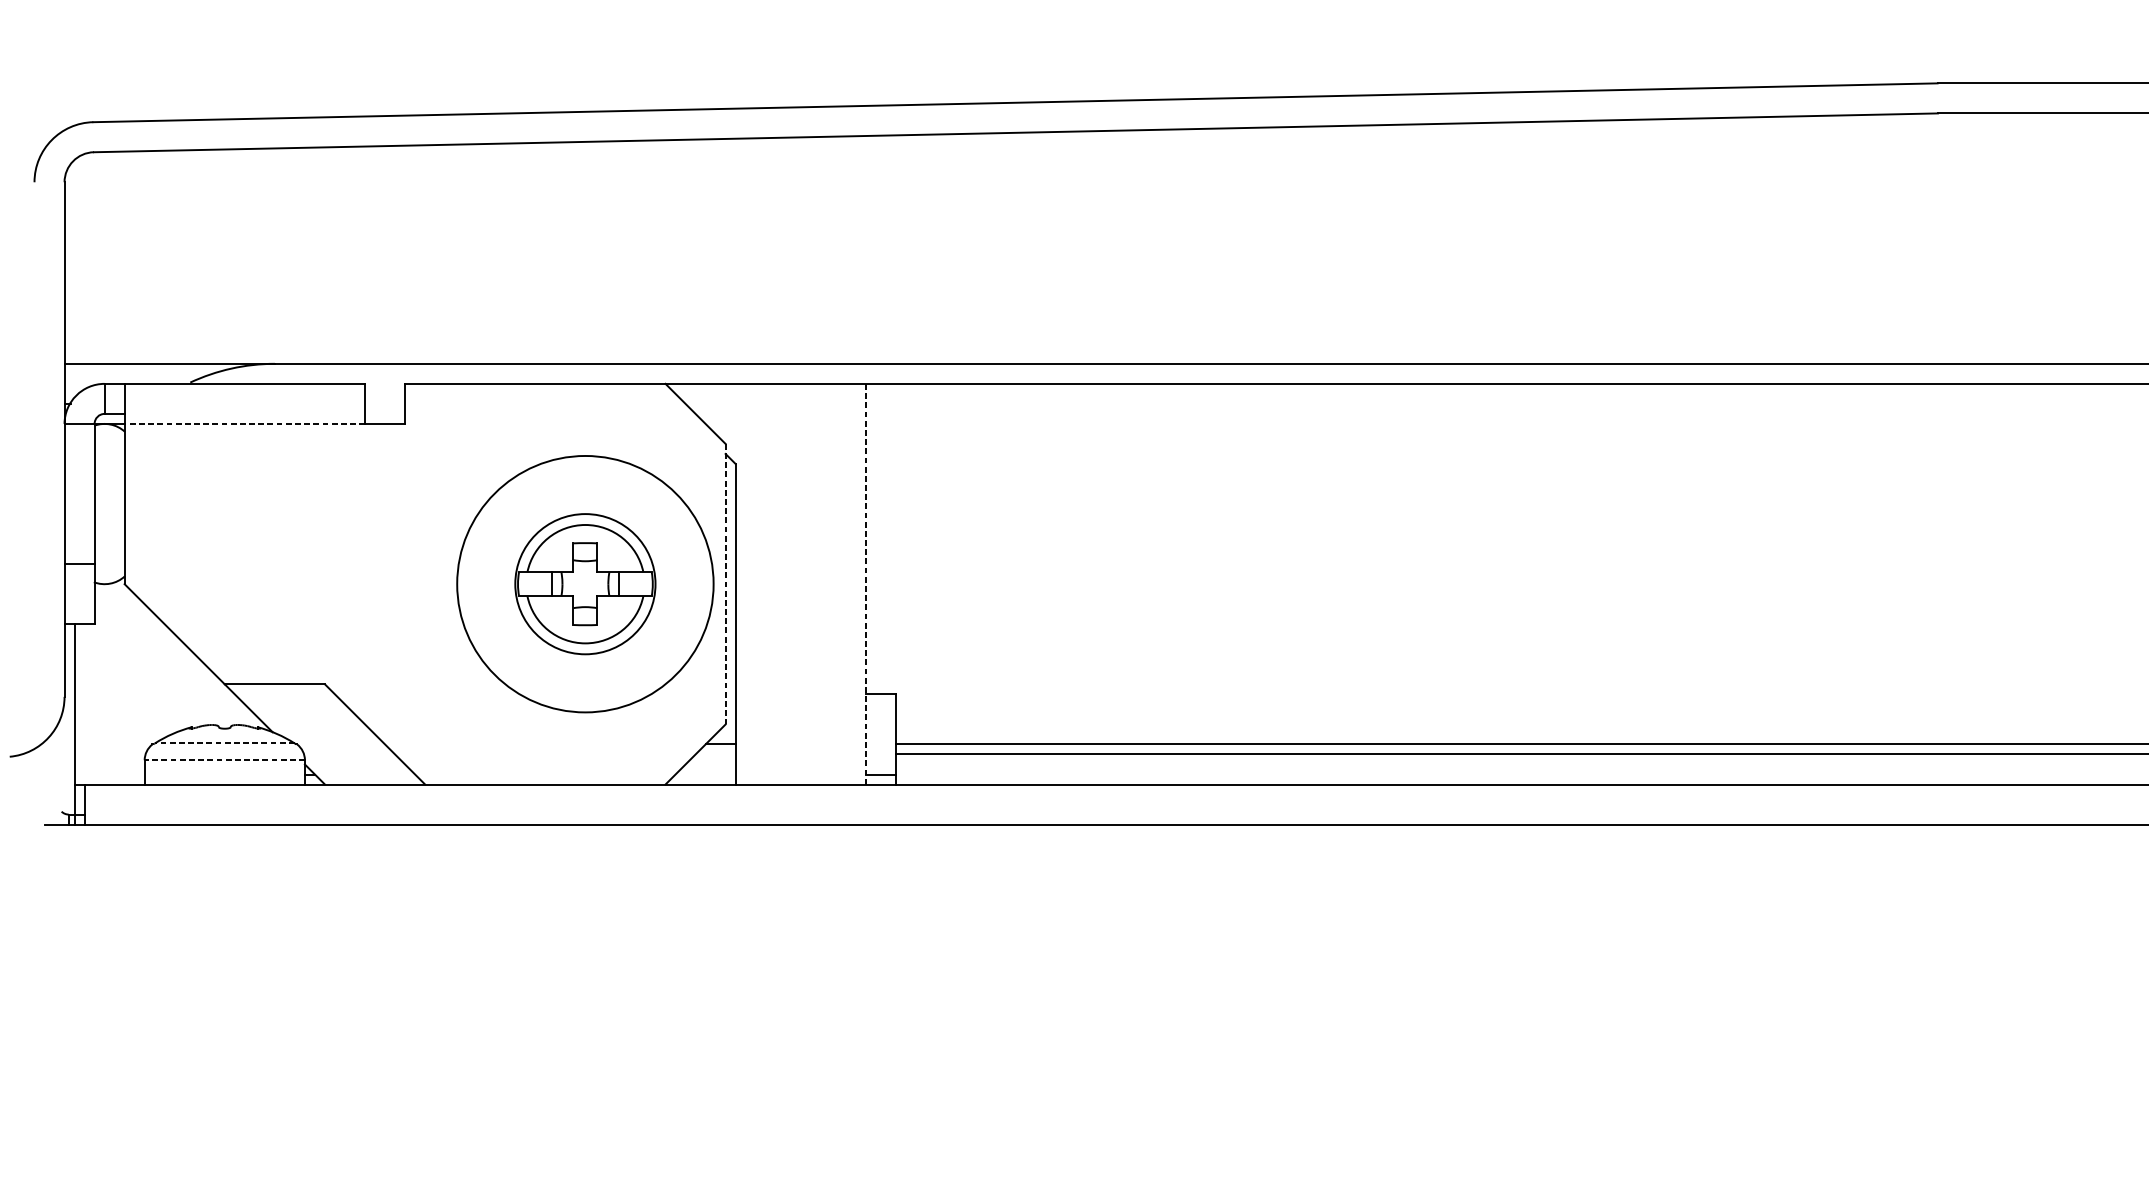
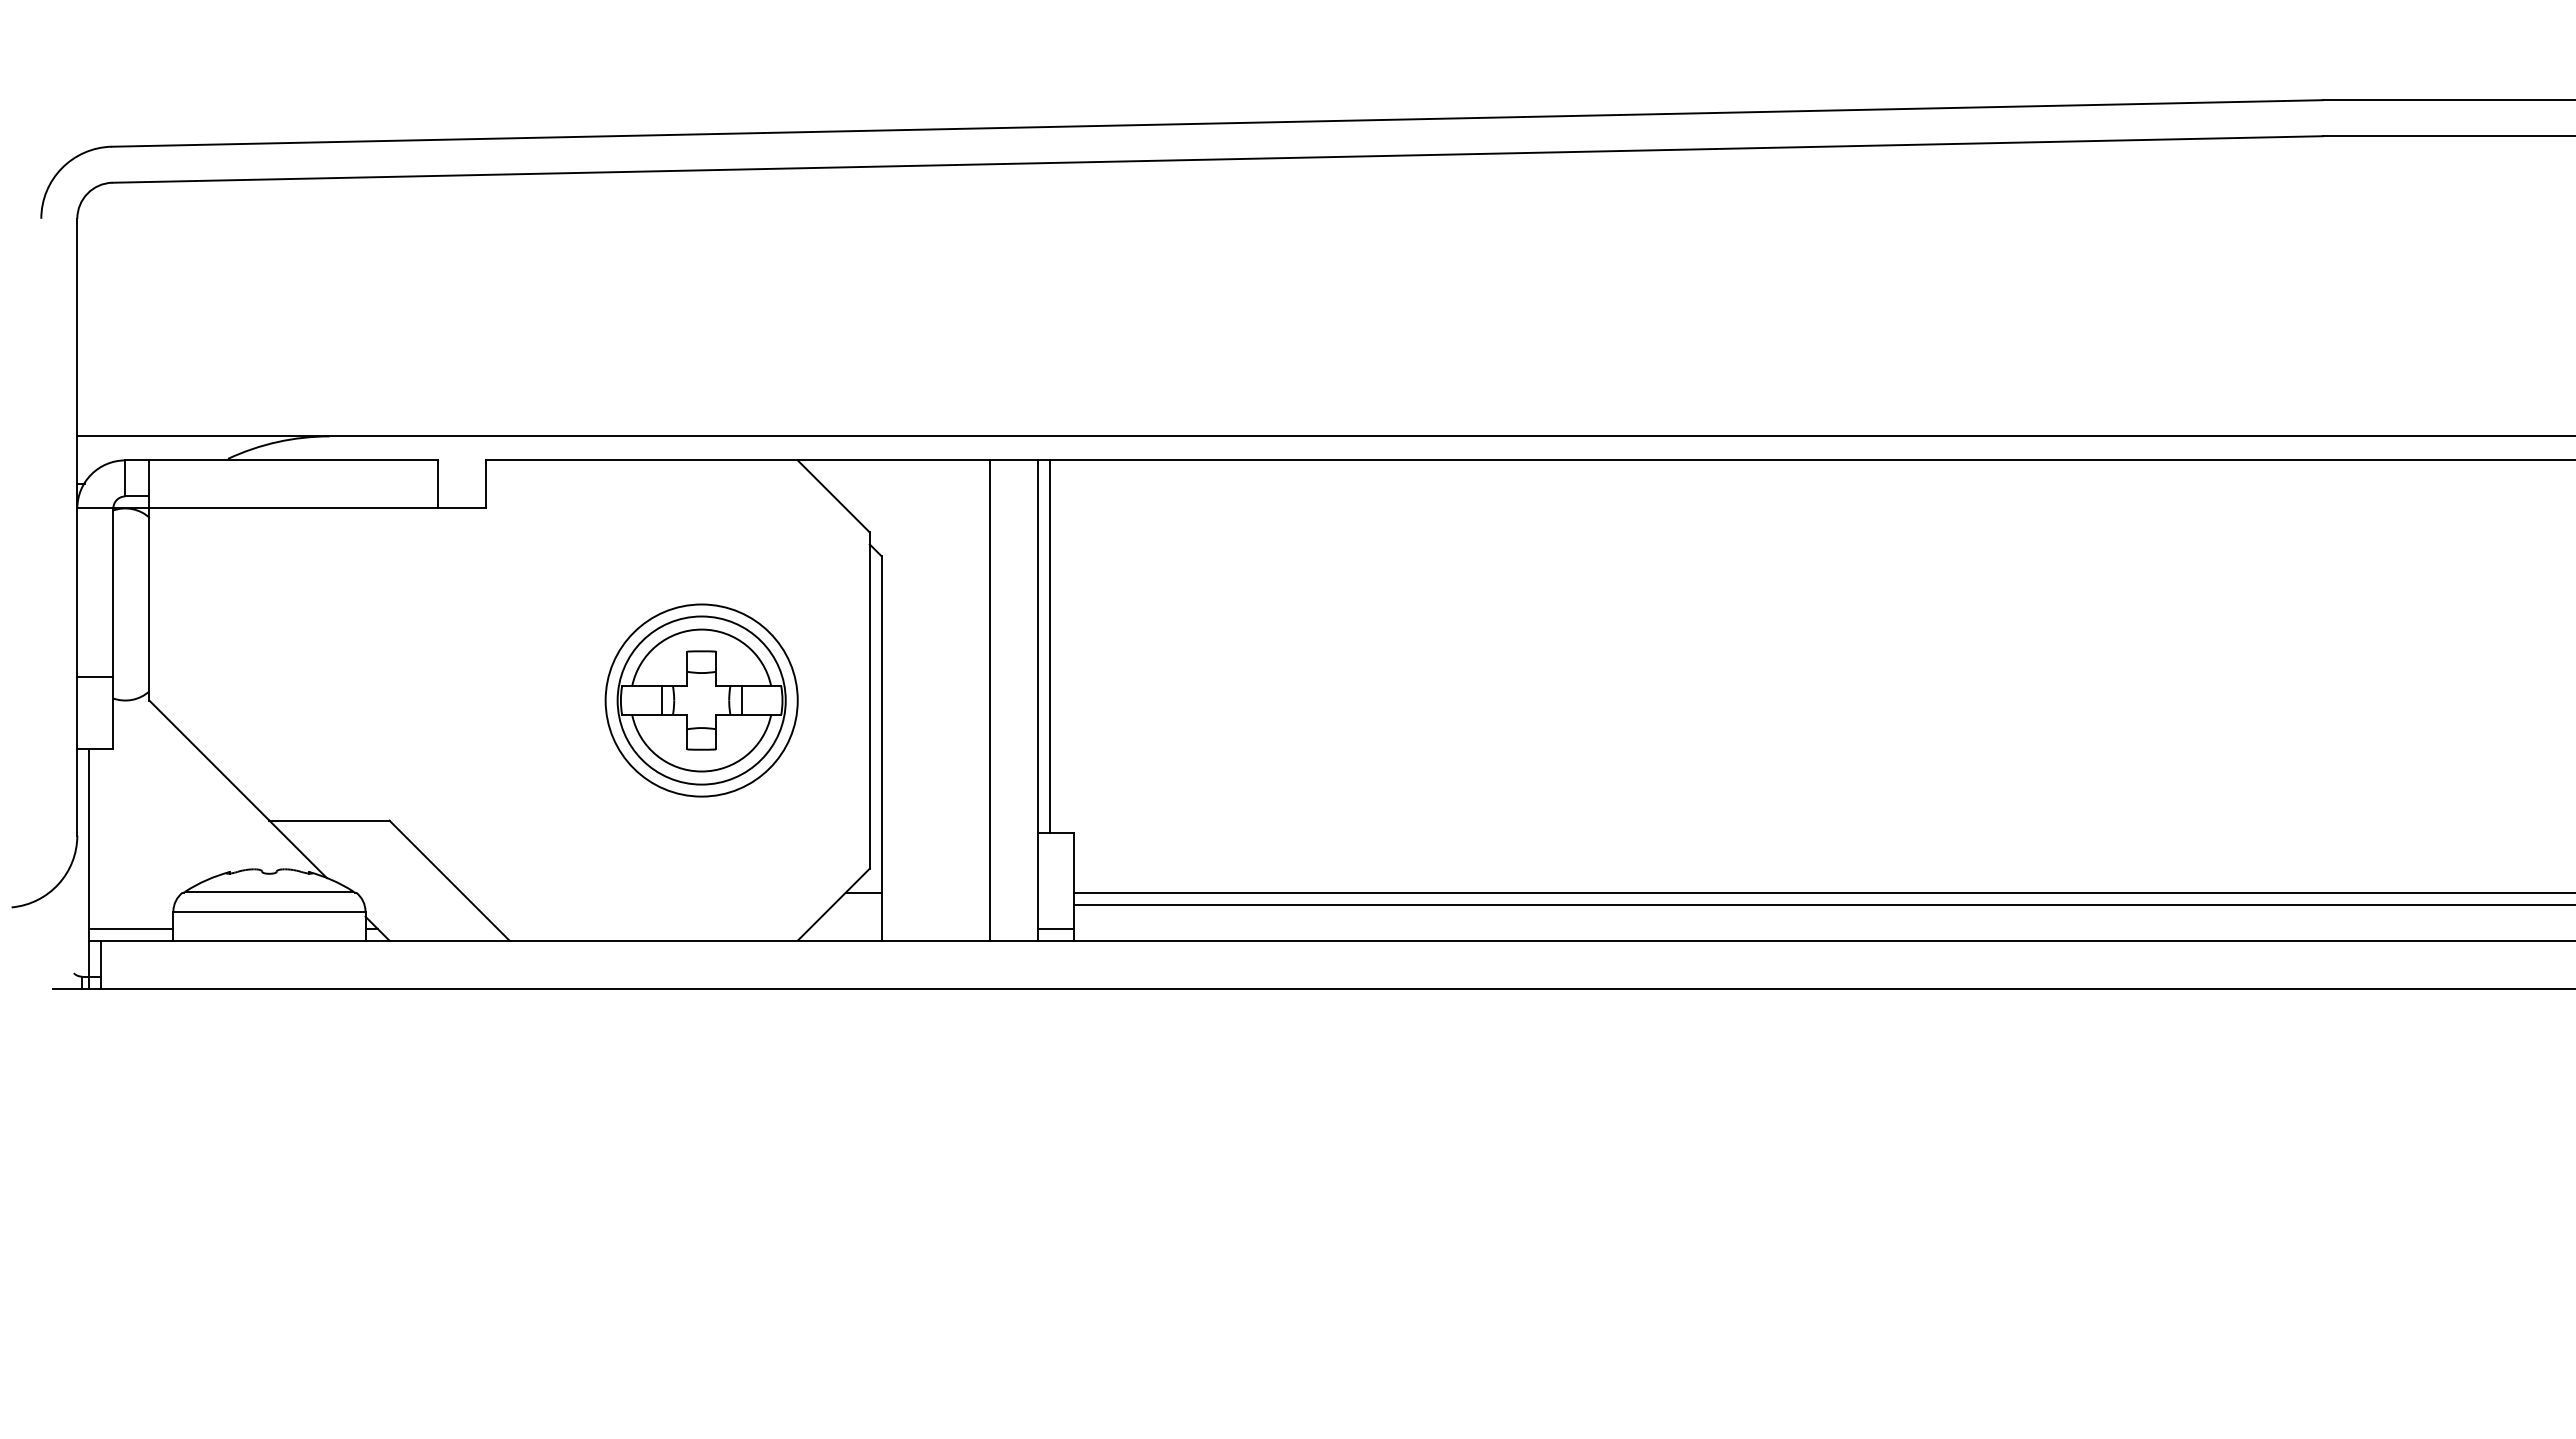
line: (244, 423) -> (292, 508), dashed -> solid
line: (875, 539) -> (1049, 646), added
circle: (585, 584) -> (701, 700), size x0.62
line: (725, 584) -> (869, 701), dashed -> solid
line: (825, 584) -> (989, 700), added
line: (865, 584) -> (1037, 700), dashed -> solid
line: (224, 743) -> (269, 891), dashed -> solid
line: (224, 760) -> (268, 911), dashed -> solid
line: (109, 774) -> (131, 928), added

